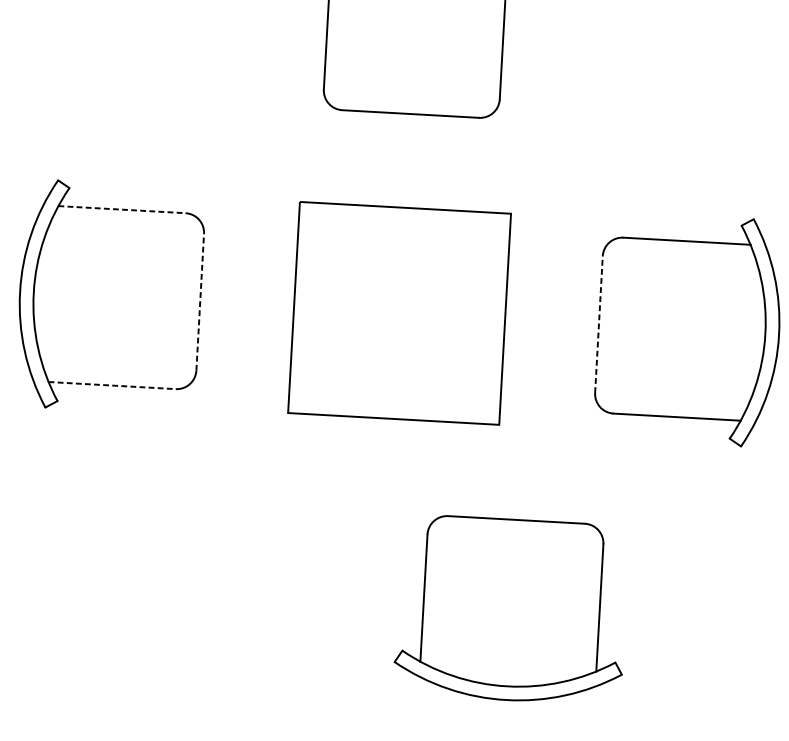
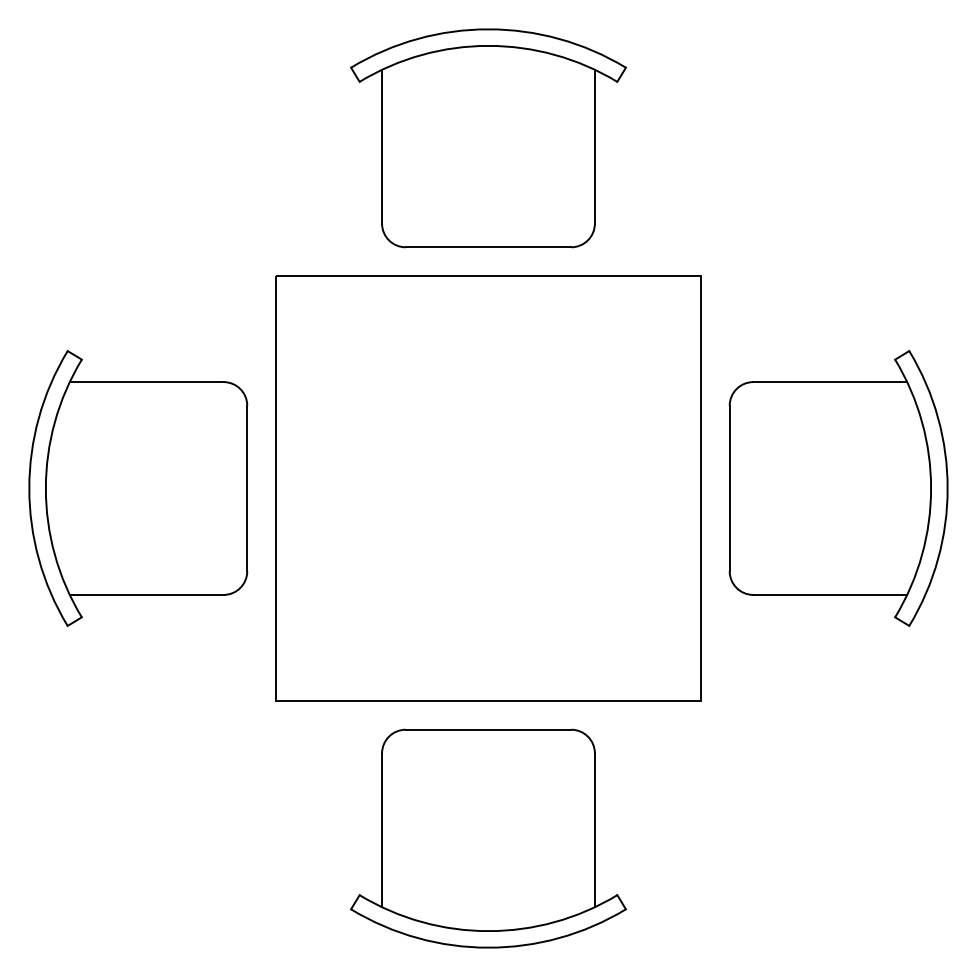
line: (121, 209) -> (146, 382), dashed -> solid
line: (200, 302) -> (247, 488), dashed -> solid
part: (399, 313) -> (488, 488), size x1.67
line: (598, 324) -> (729, 488), dashed -> solid
line: (112, 385) -> (146, 594), dashed -> solid
part: (511, 609) -> (488, 838), moved

